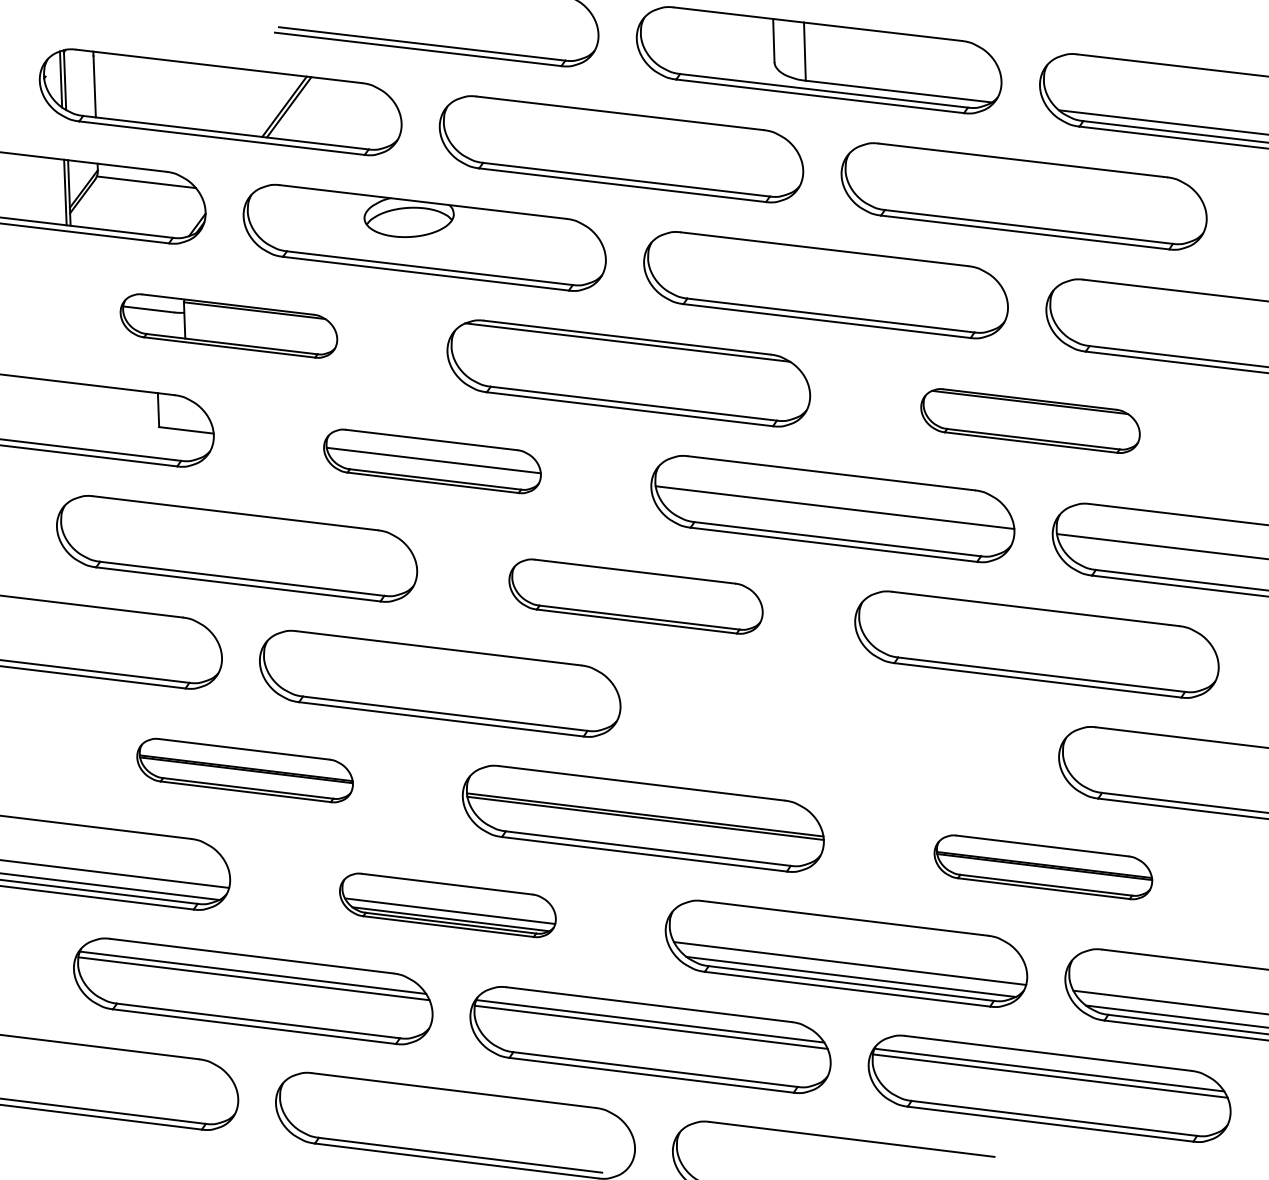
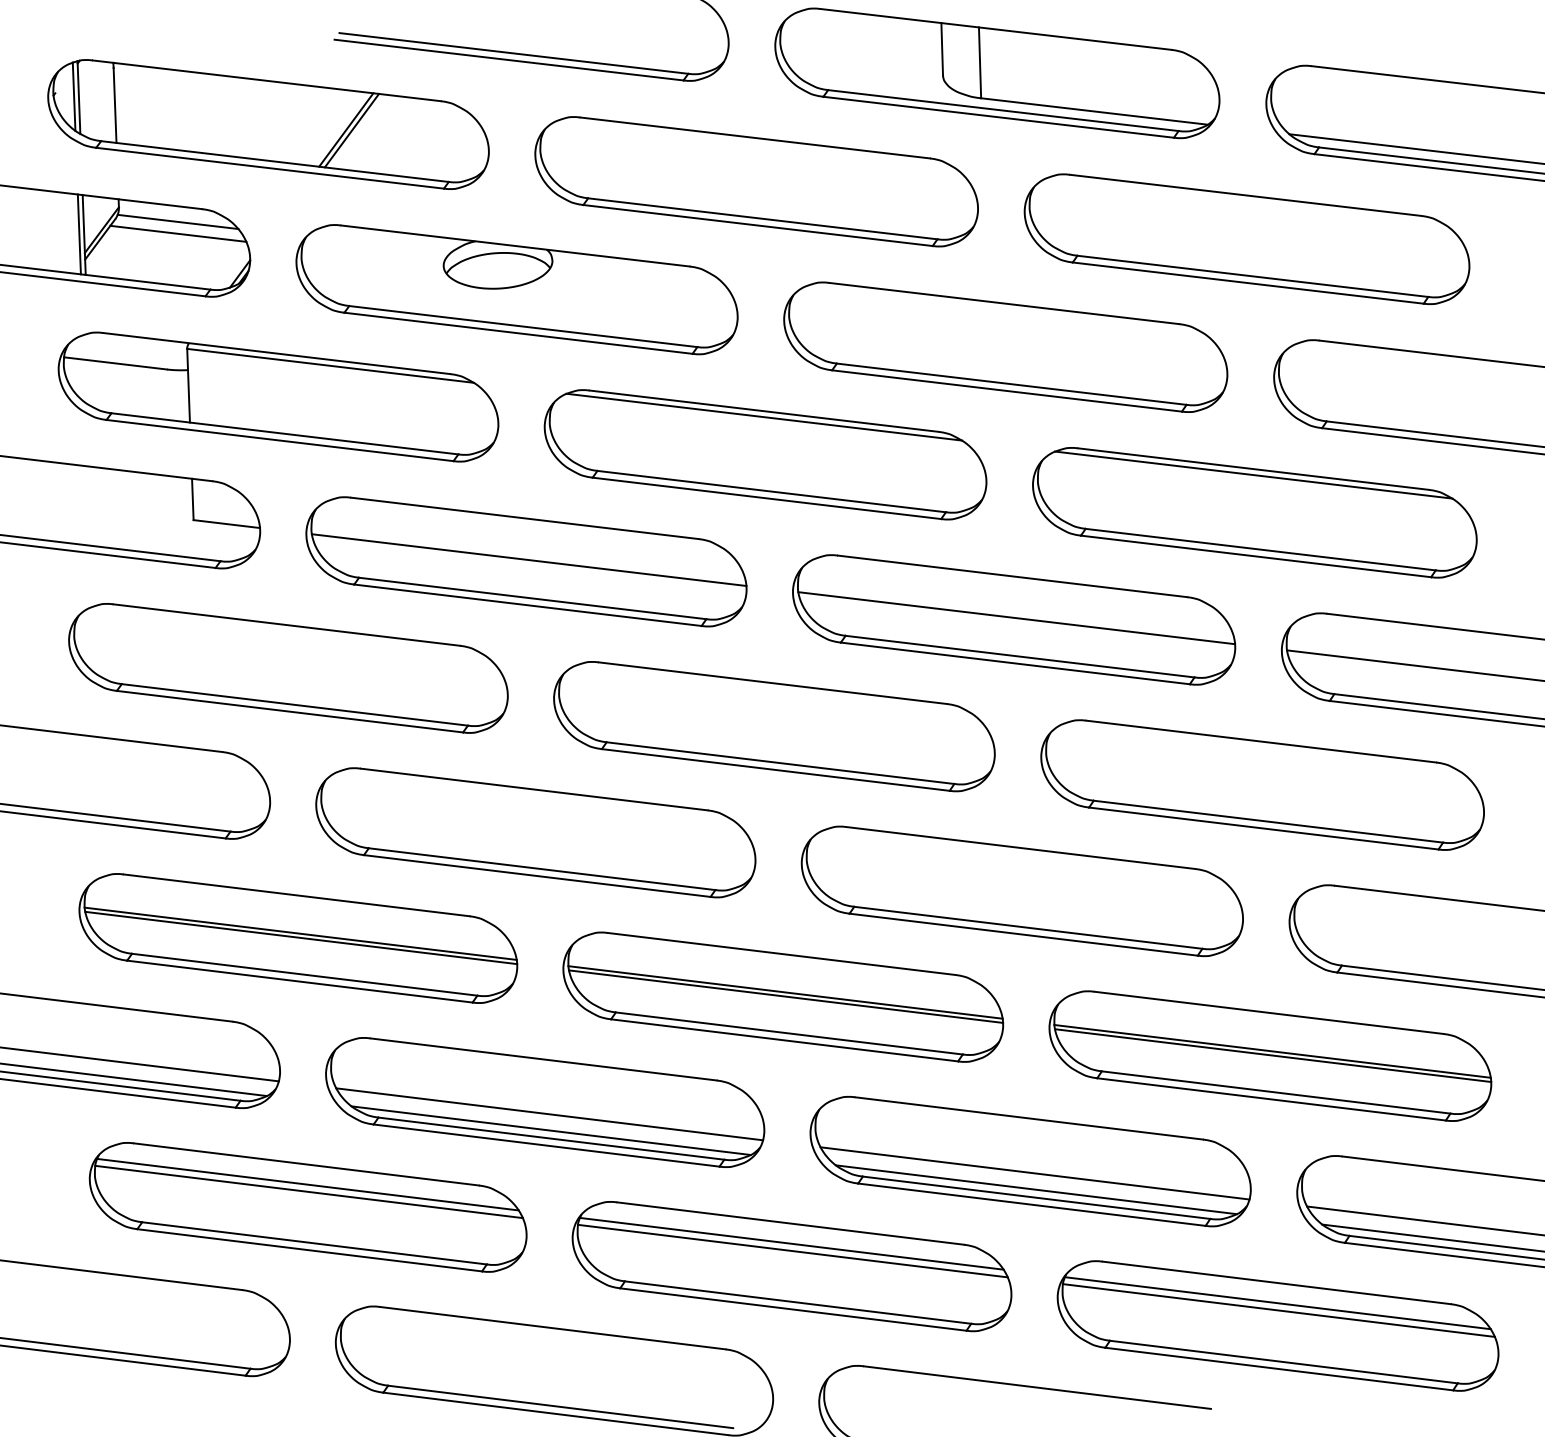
line: (146, 191) -> (178, 233), added
part: (228, 325) -> (278, 396), size x1.67
part: (1030, 420) -> (1254, 512), size x1.67
part: (432, 461) -> (526, 561), size x1.67
part: (635, 596) -> (773, 726), size x1.43
part: (839, 731) -> (1022, 890), added
part: (244, 770) -> (297, 938), size x1.67
part: (1043, 867) -> (1270, 1056), size x1.67
part: (447, 905) -> (544, 1102), size x1.67

